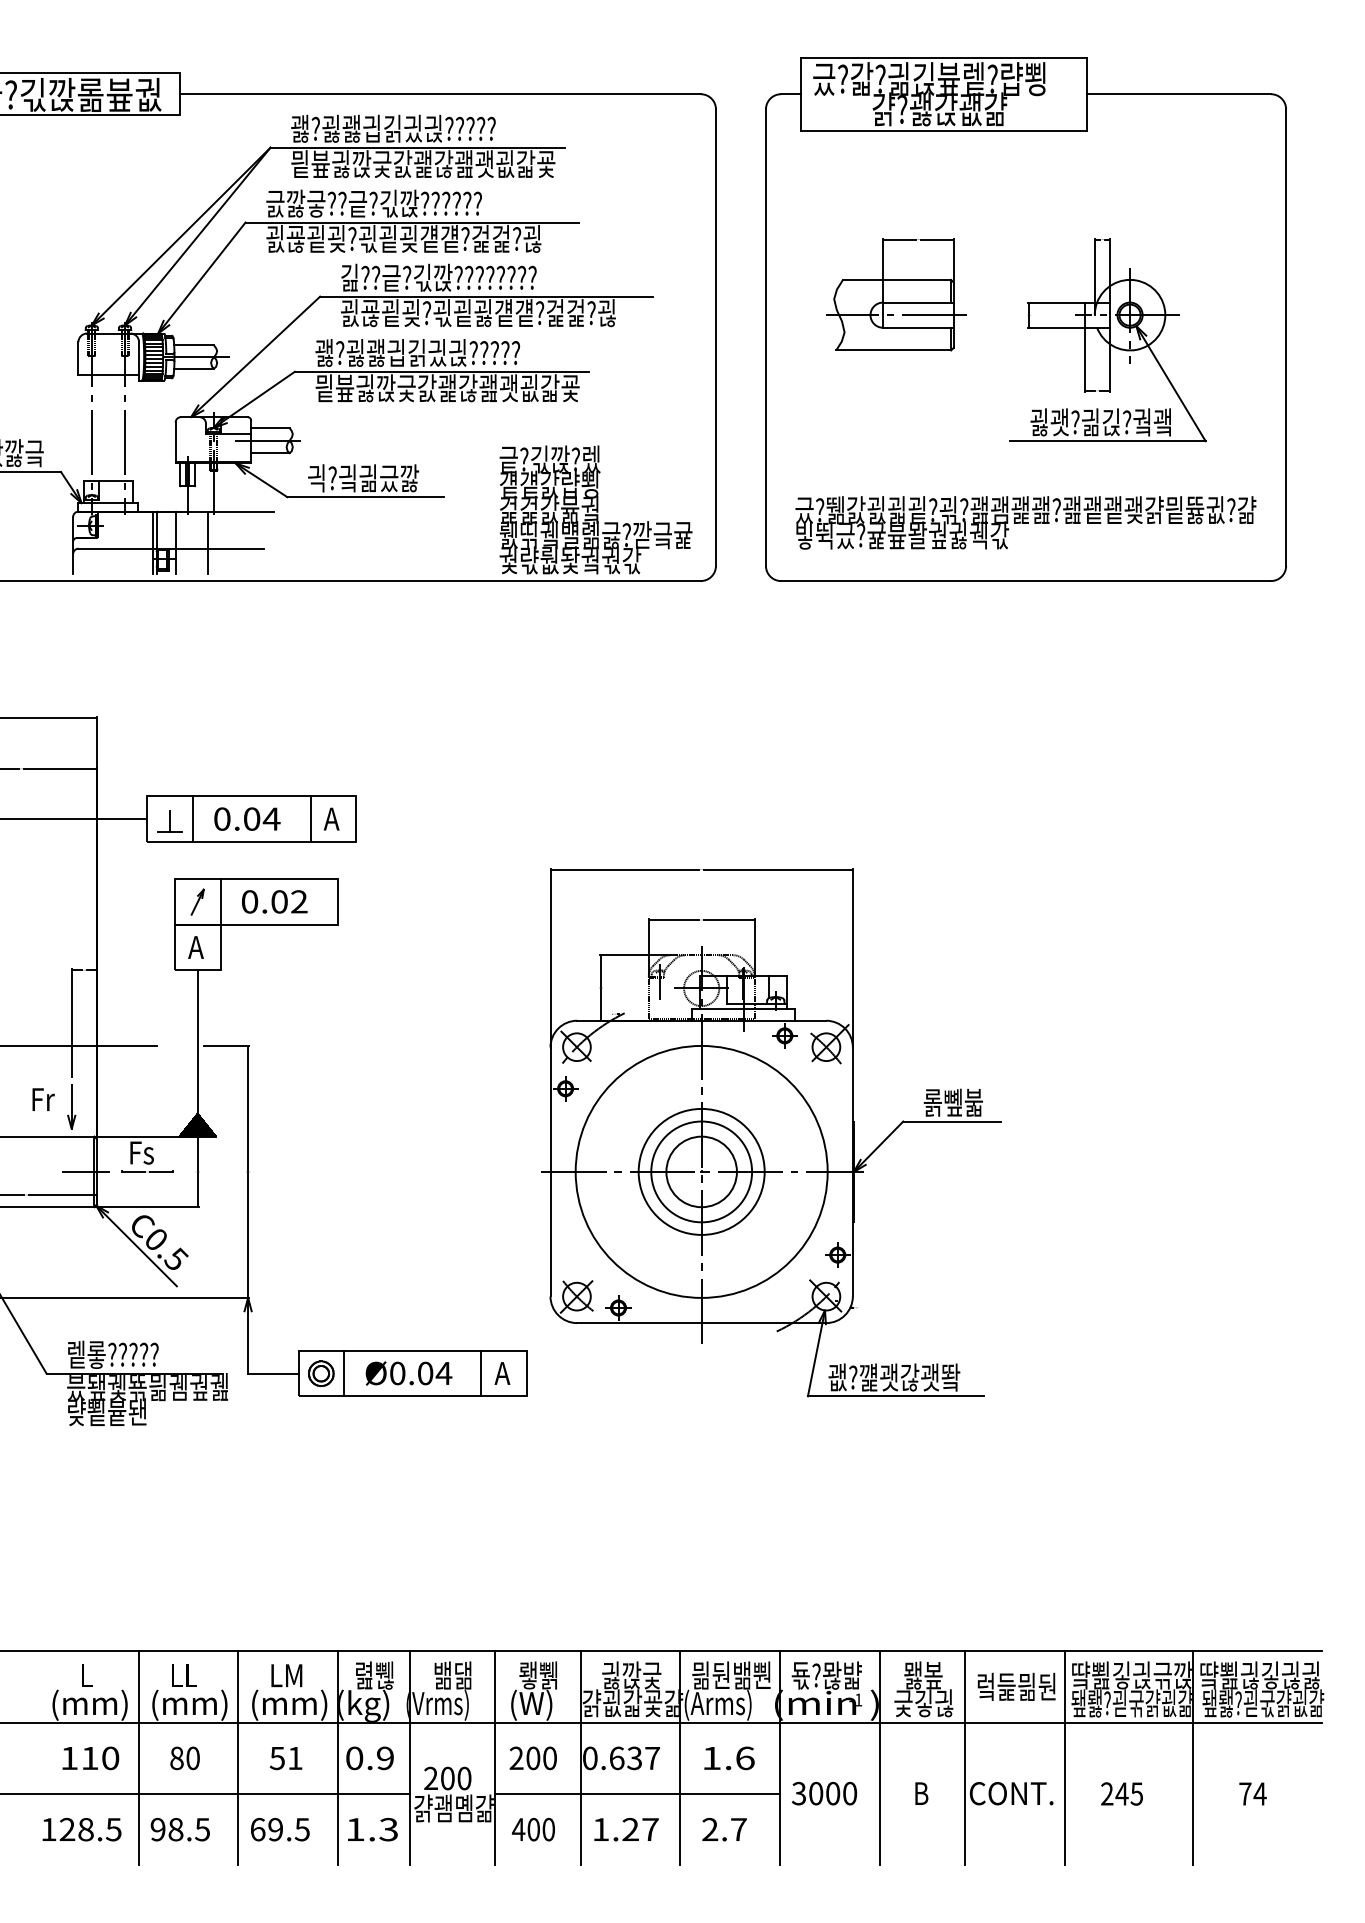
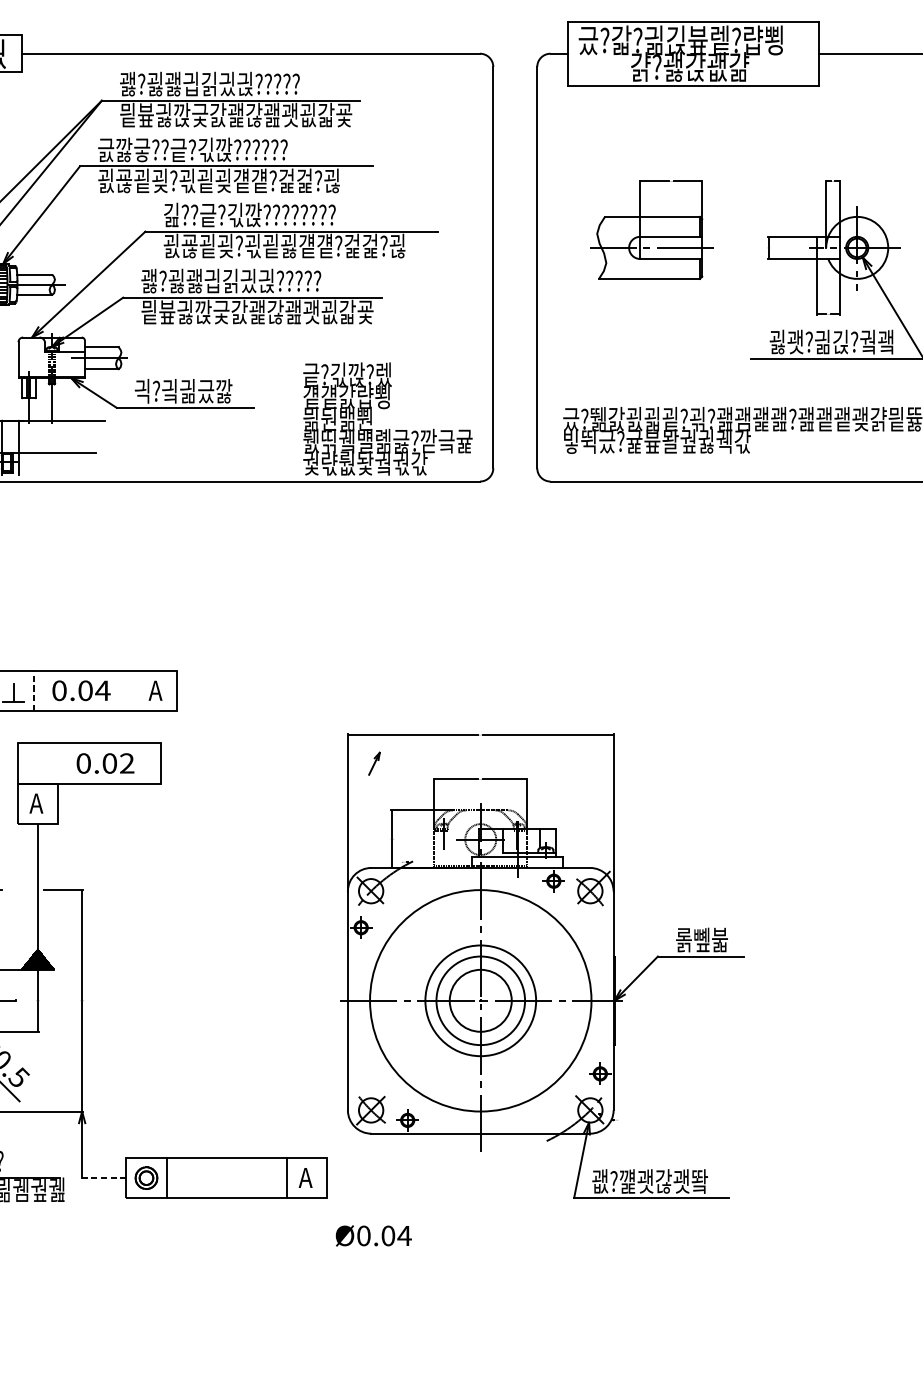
text: (548, 509) -> (346, 418), 걽걽갌뮮궠 -> 믦둰밺뿬
line: (207, 542) -> (46, 447), removed
line: (310, 818) -> (136, 690), removed
line: (192, 819) -> (33, 691), solid -> dashed
part: (197, 901) -> (374, 763), moved
line: (220, 901) -> (57, 763), removed
line: (272, 1373) -> (103, 1177), solid -> dashed
text: (408, 1373) -> (373, 1235), moved

